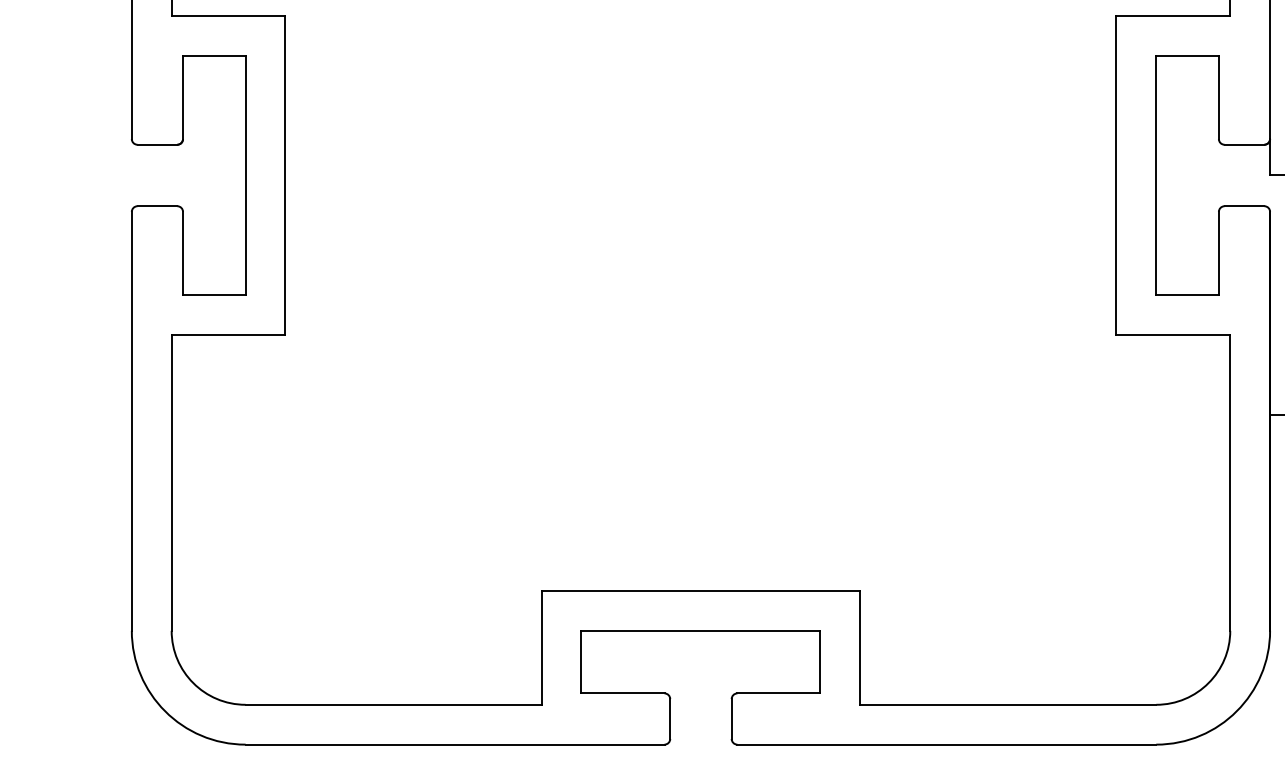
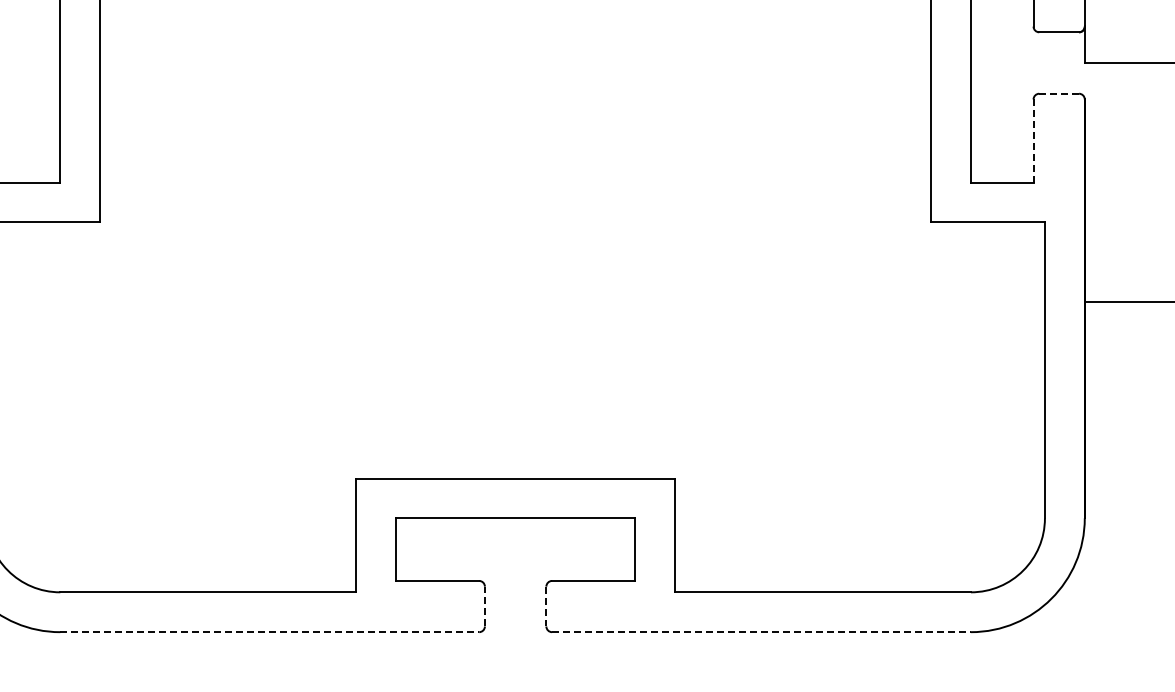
line: (1244, 206) -> (1059, 94), solid -> dashed
line: (1218, 253) -> (1033, 141), solid -> dashed
line: (670, 719) -> (485, 607), solid -> dashed
line: (731, 719) -> (546, 607), solid -> dashed
line: (455, 744) -> (270, 632), solid -> dashed
line: (947, 744) -> (762, 632), solid -> dashed

